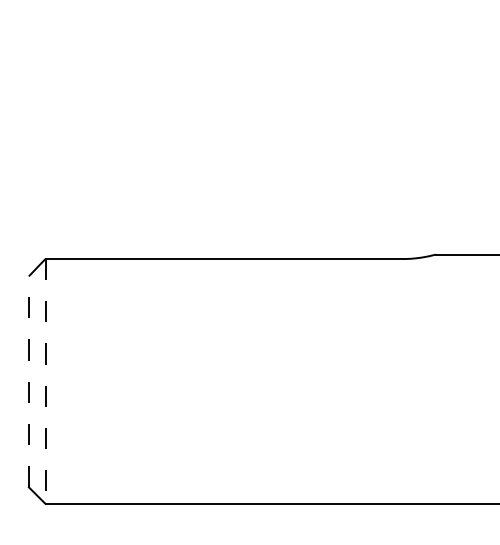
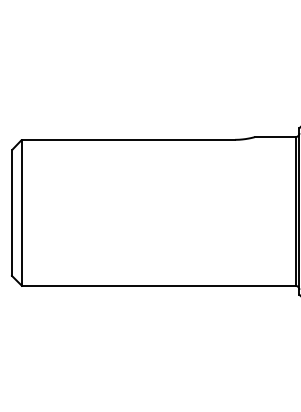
line: (28, 382) -> (11, 213), dashed -> solid
line: (44, 382) -> (21, 213), dashed -> solid

